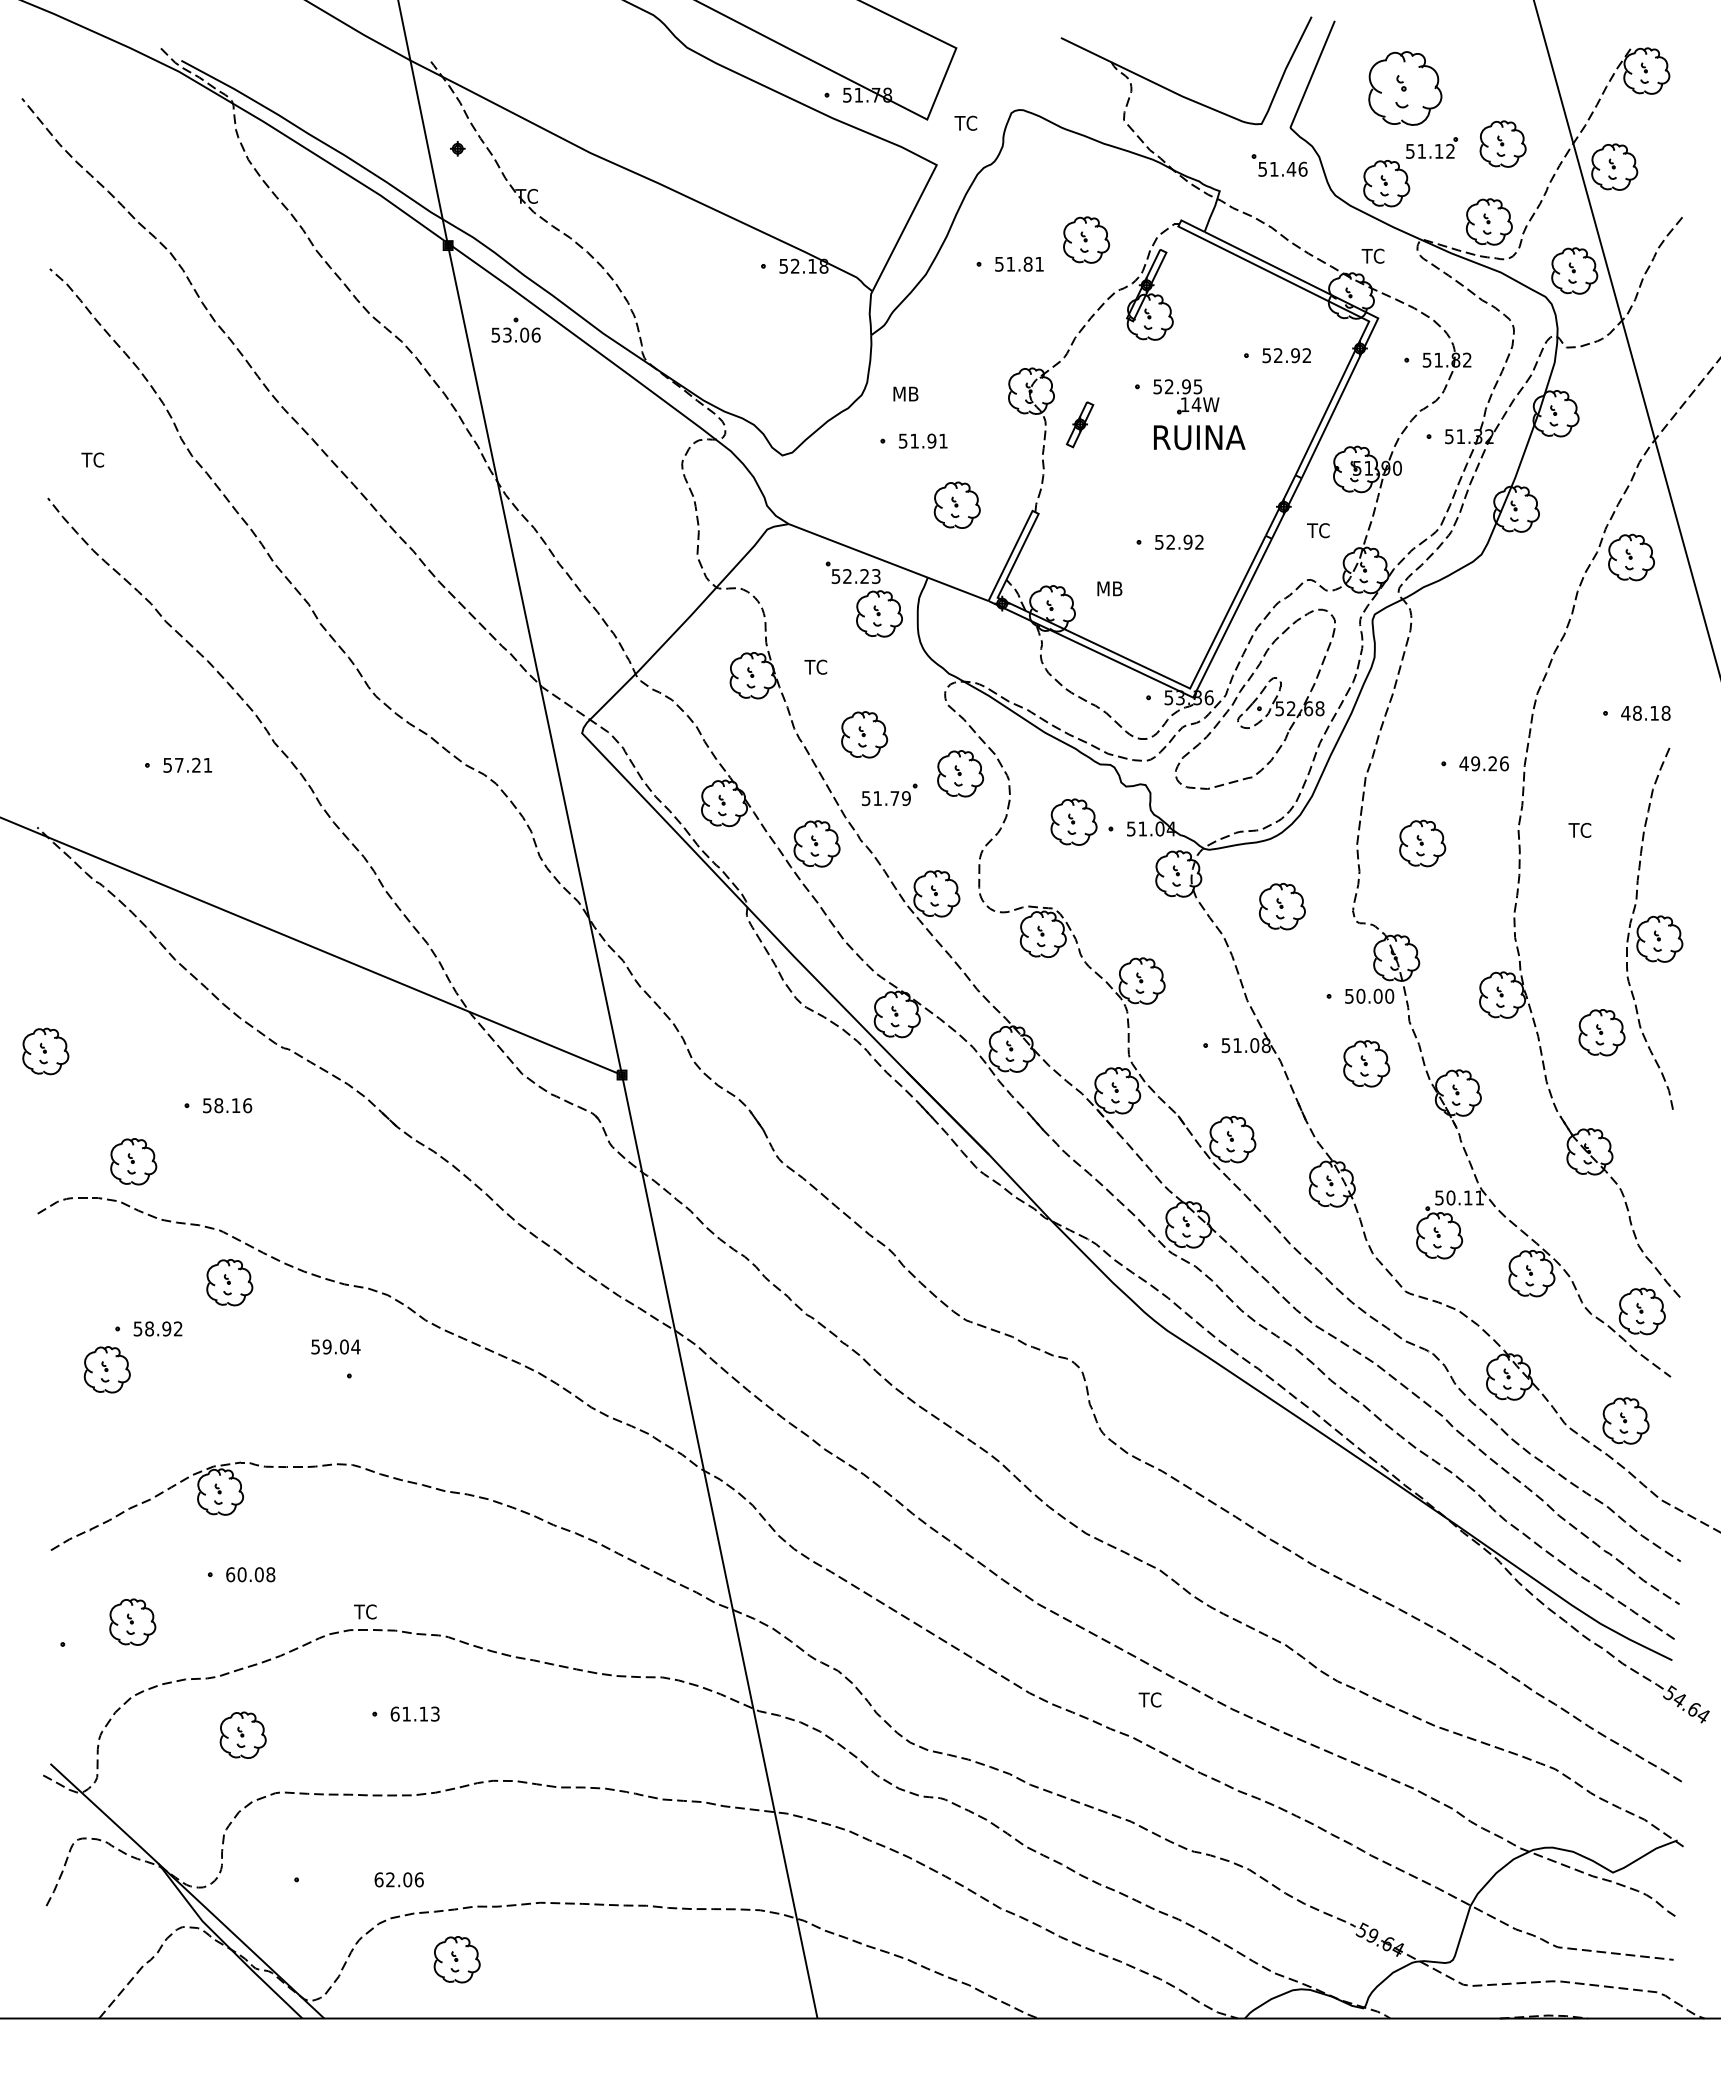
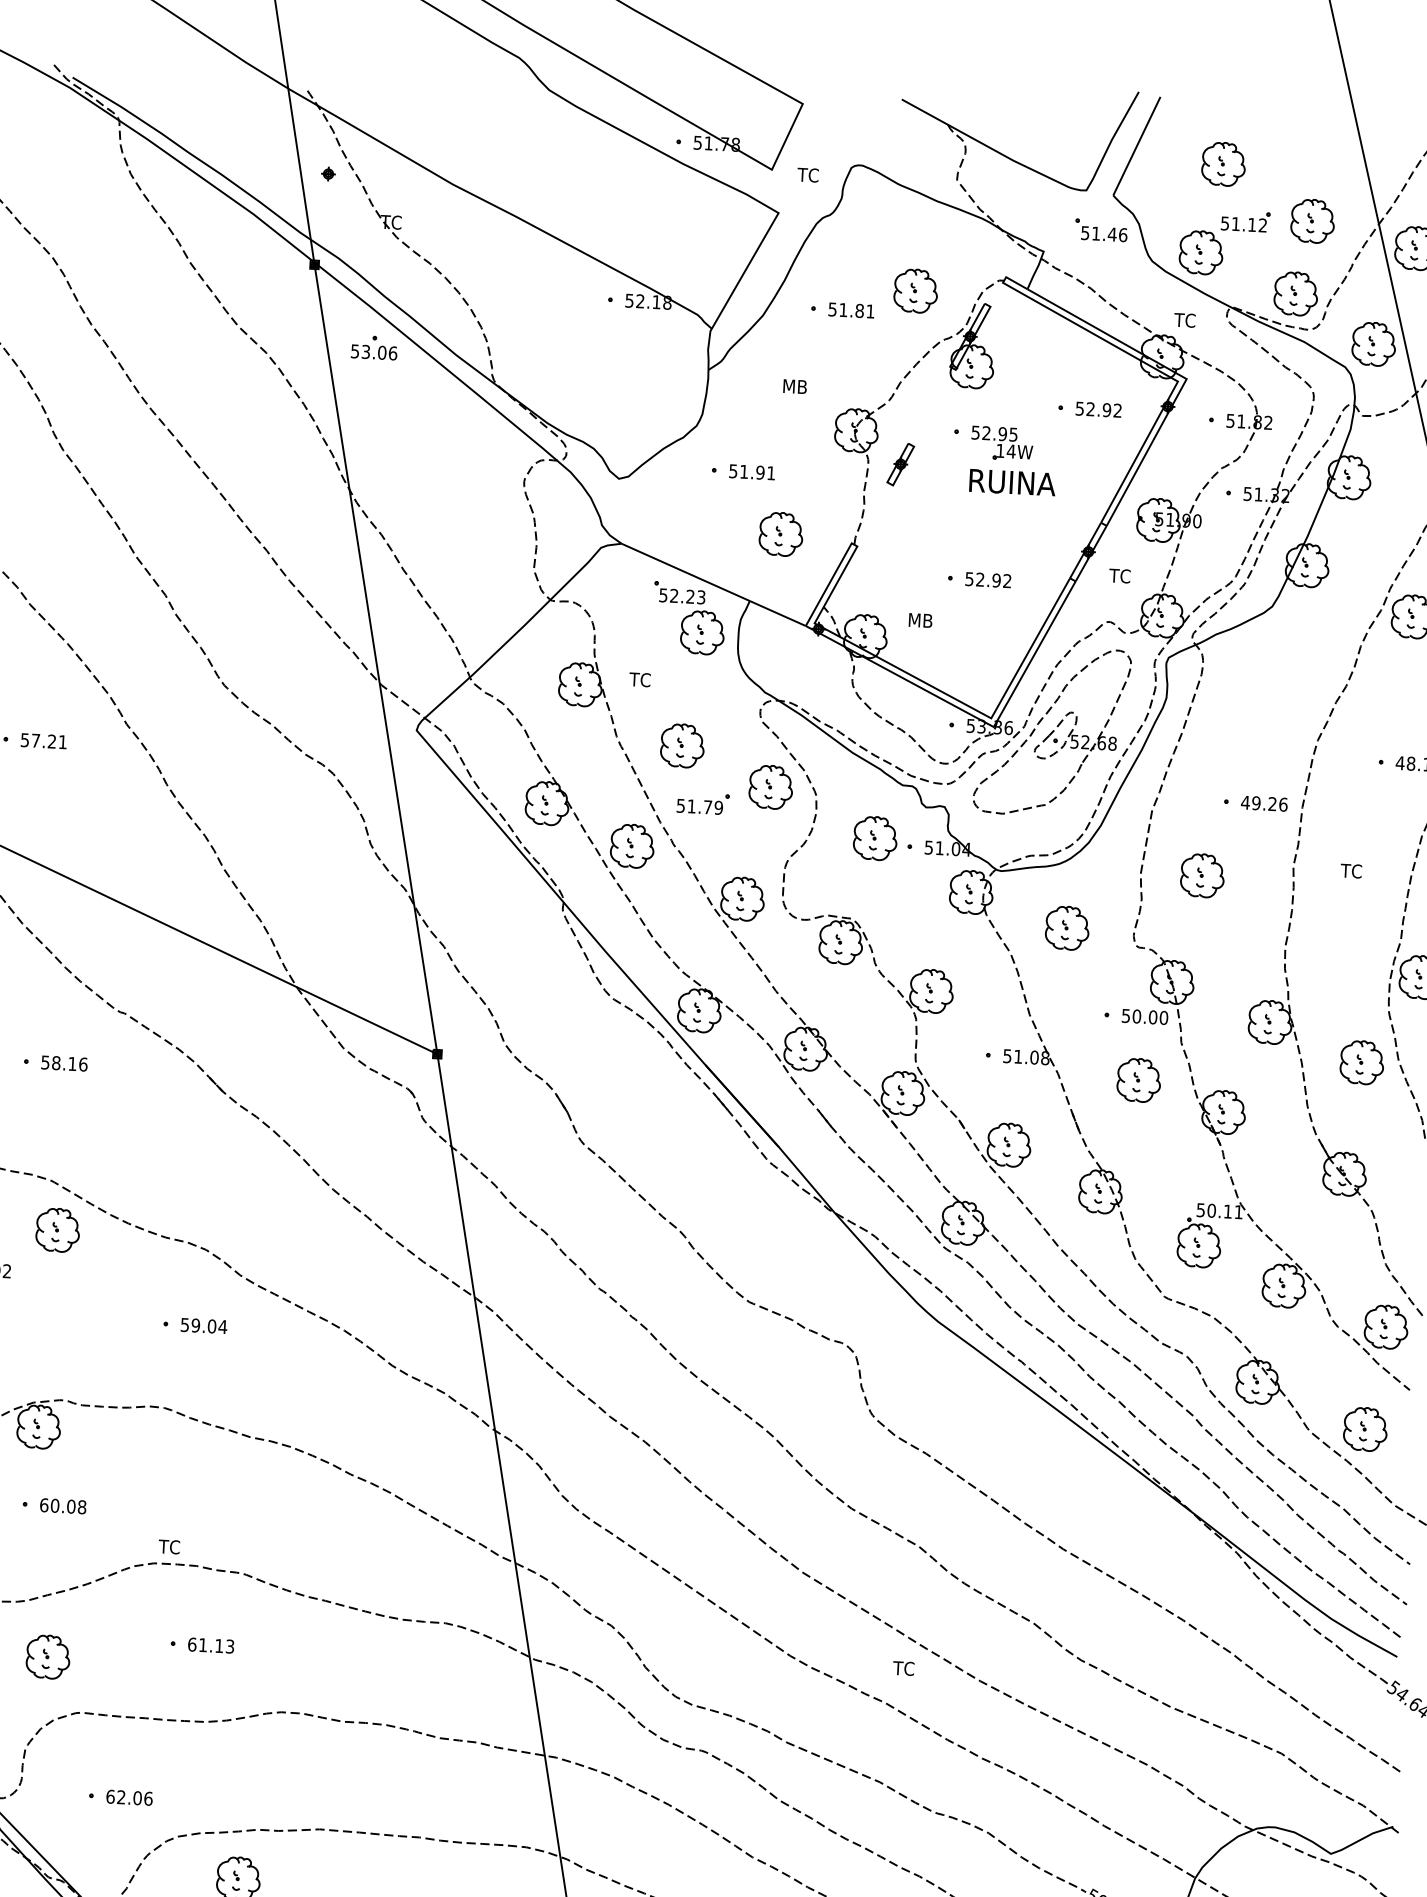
part: (1405, 88) -> (1223, 164), size x0.62
text: (905, 393) -> (794, 386), moved
text: (335, 1346) -> (203, 1325), moved
text: (398, 1879) -> (128, 1797), moved

